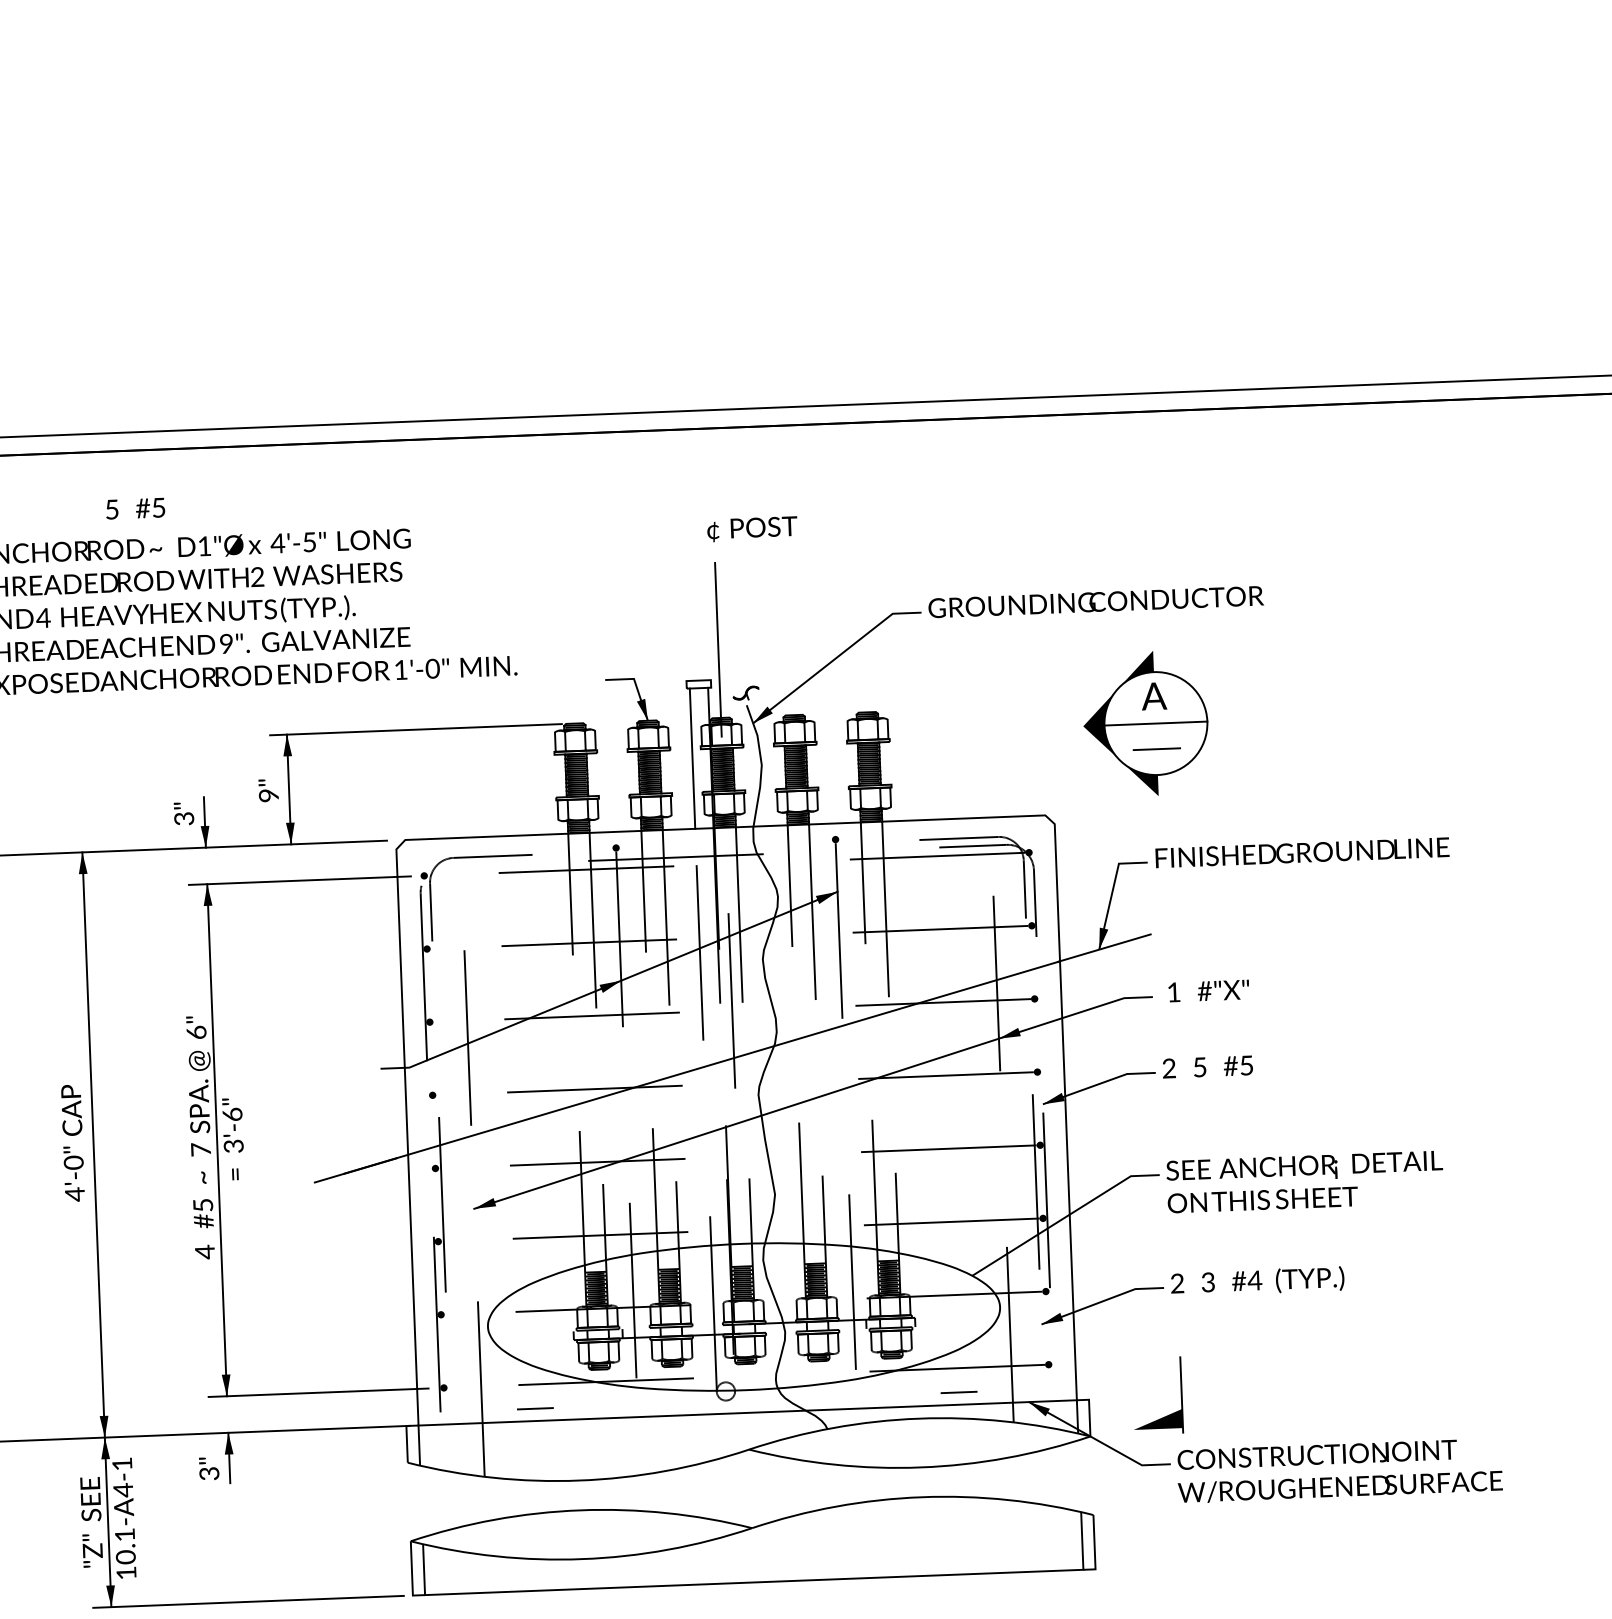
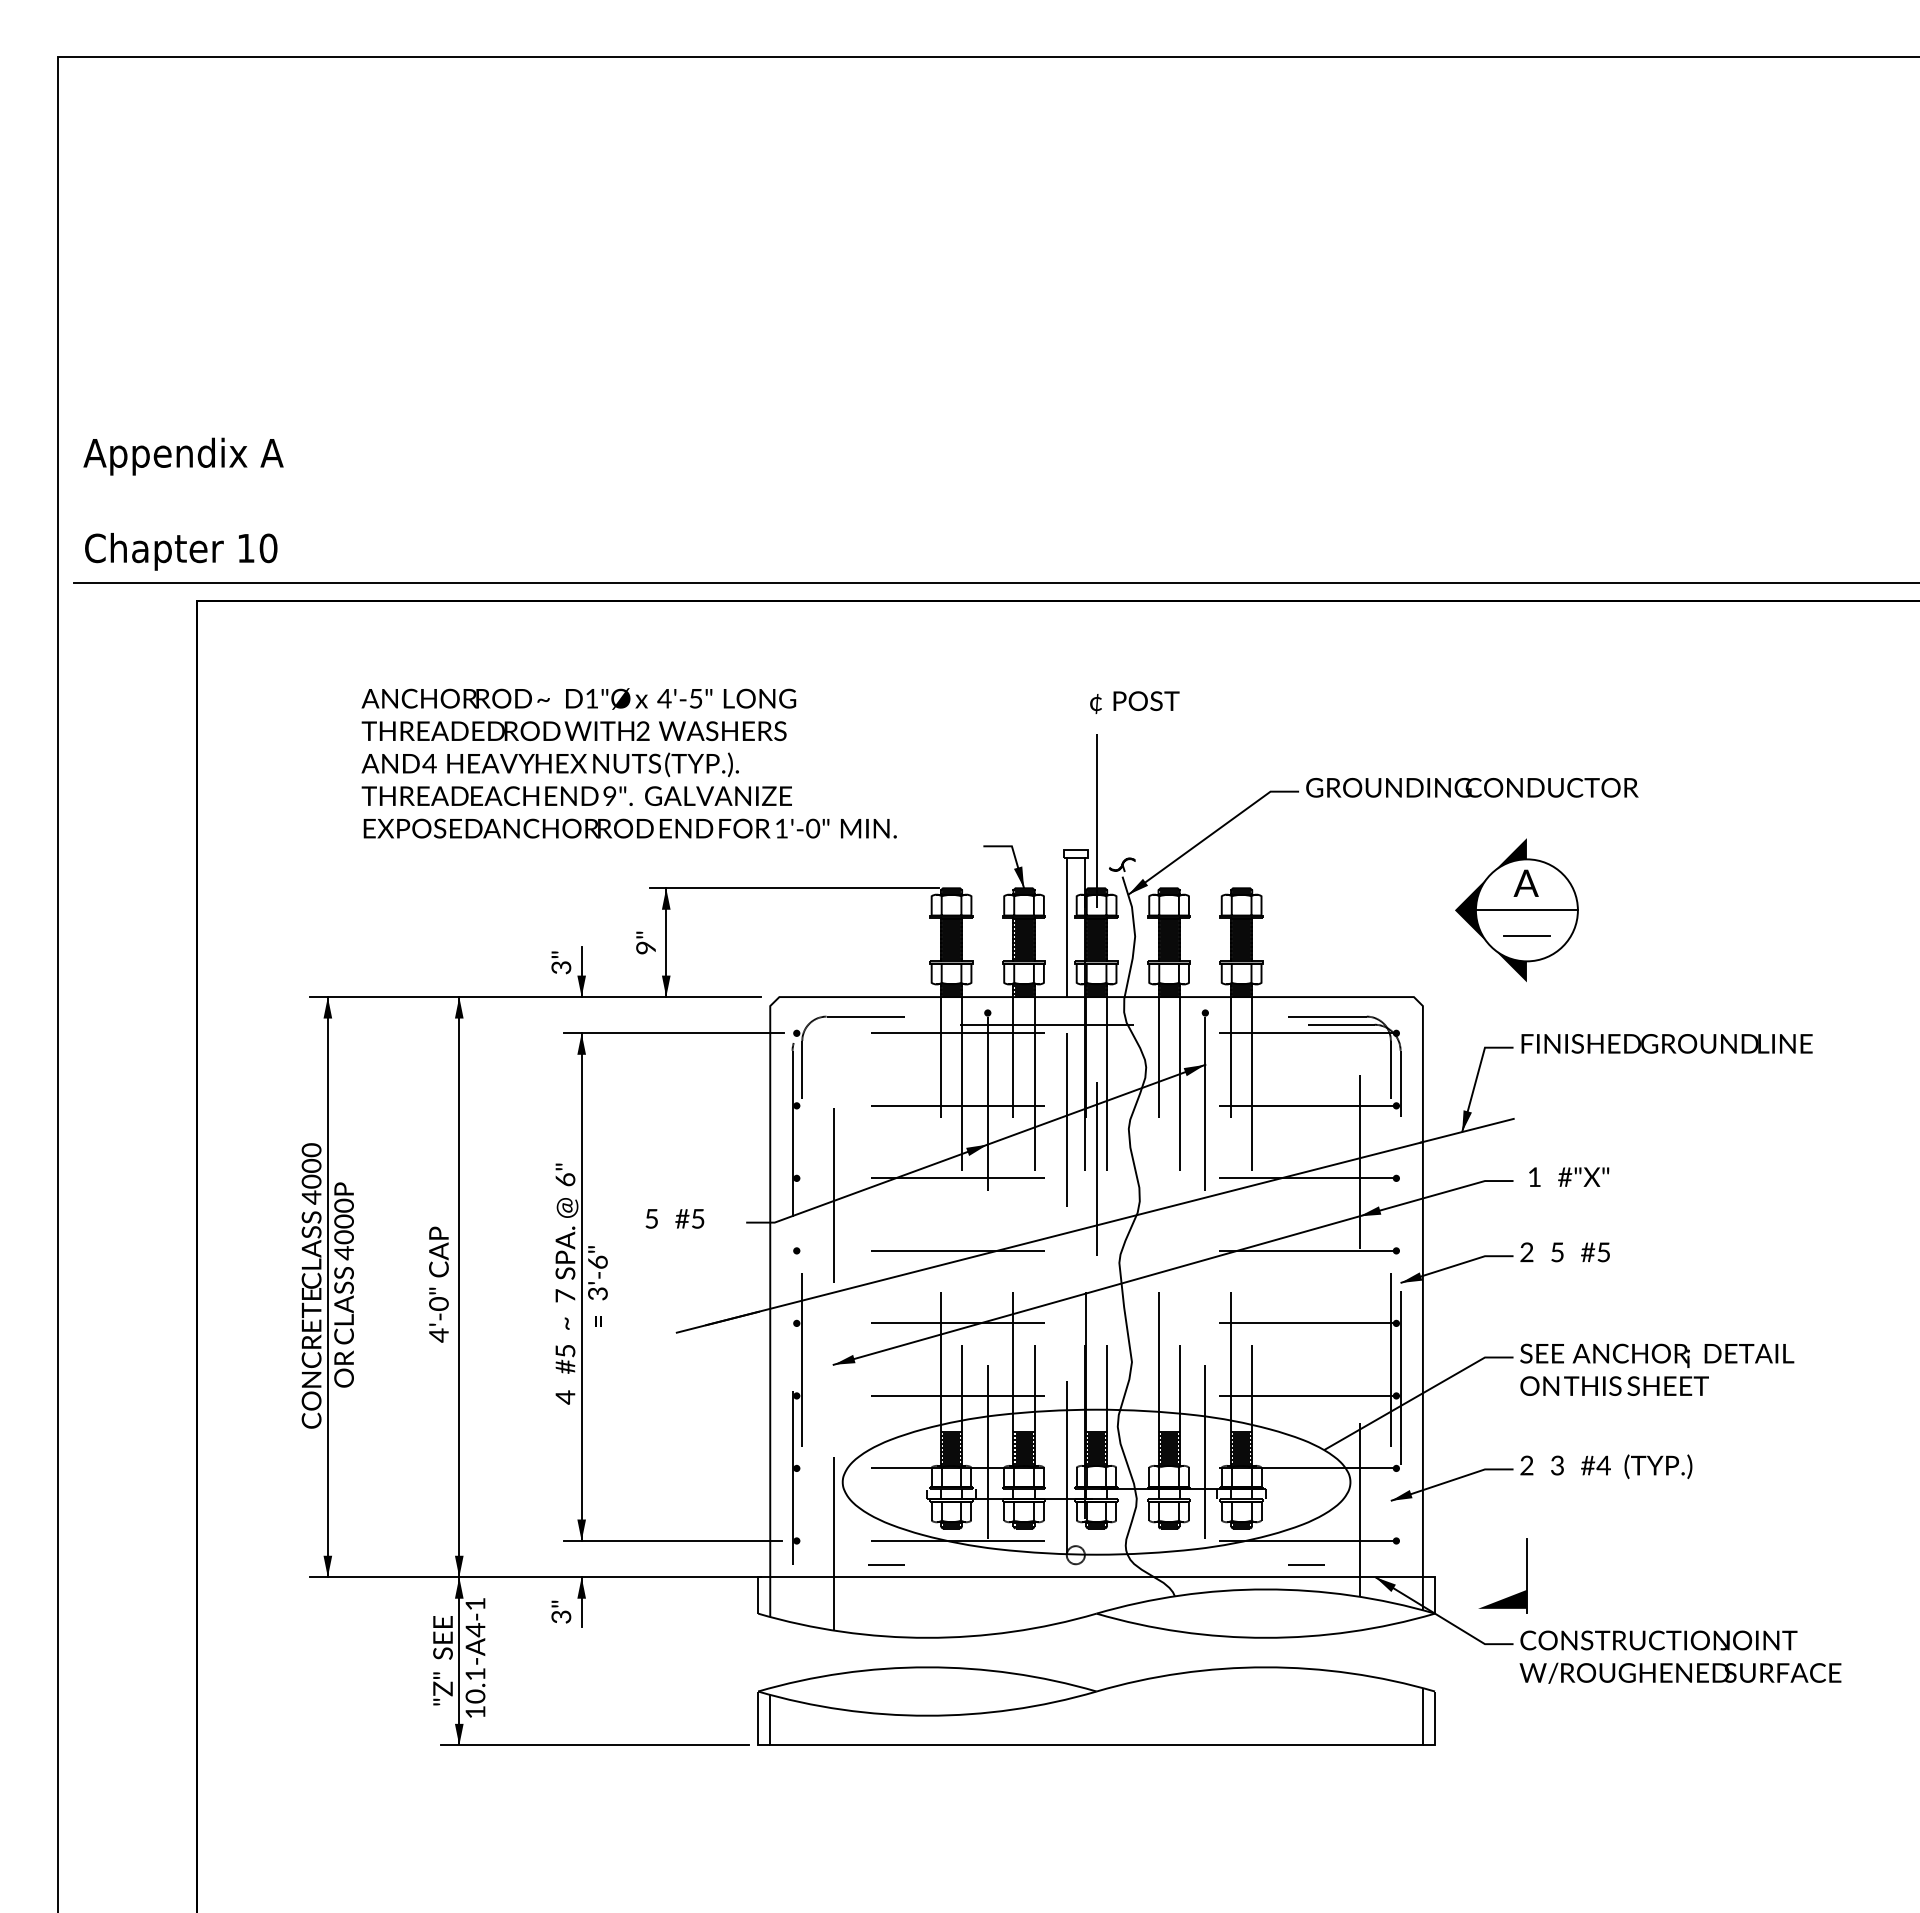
text: (135, 508) -> (674, 1218), moved

